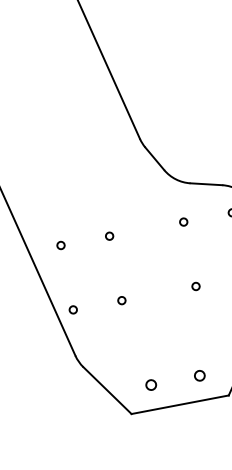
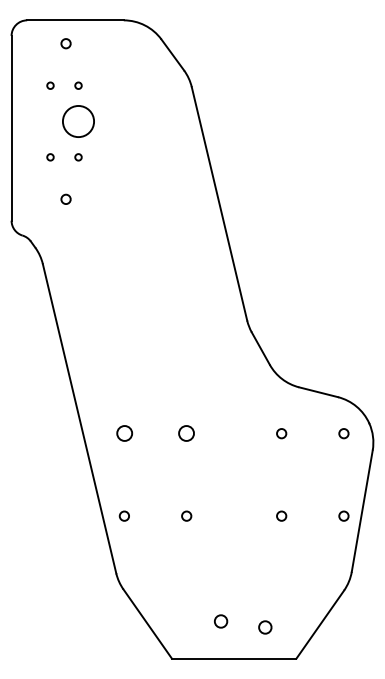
circle: (109, 236) -> (186, 433), size x1.6
circle: (60, 245) -> (123, 433), size x1.6
circle: (151, 385) -> (221, 621), moved

